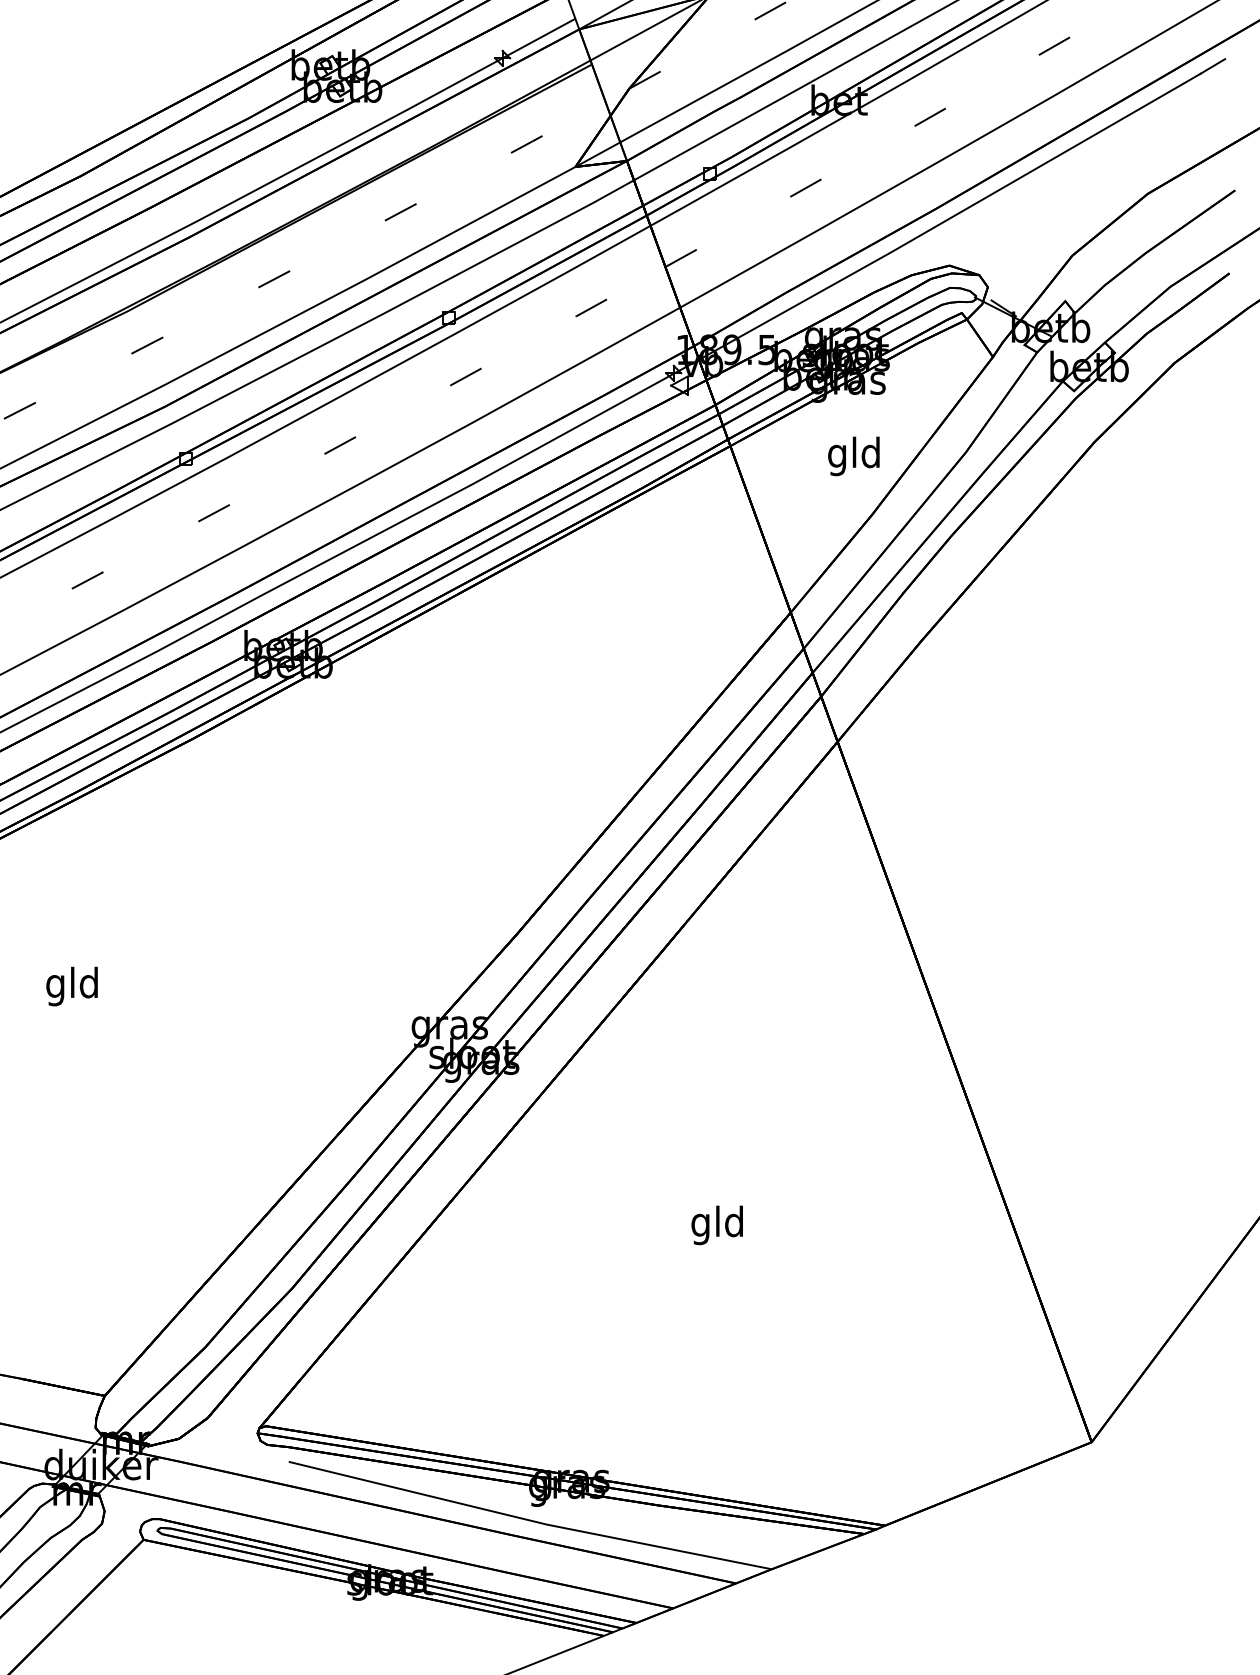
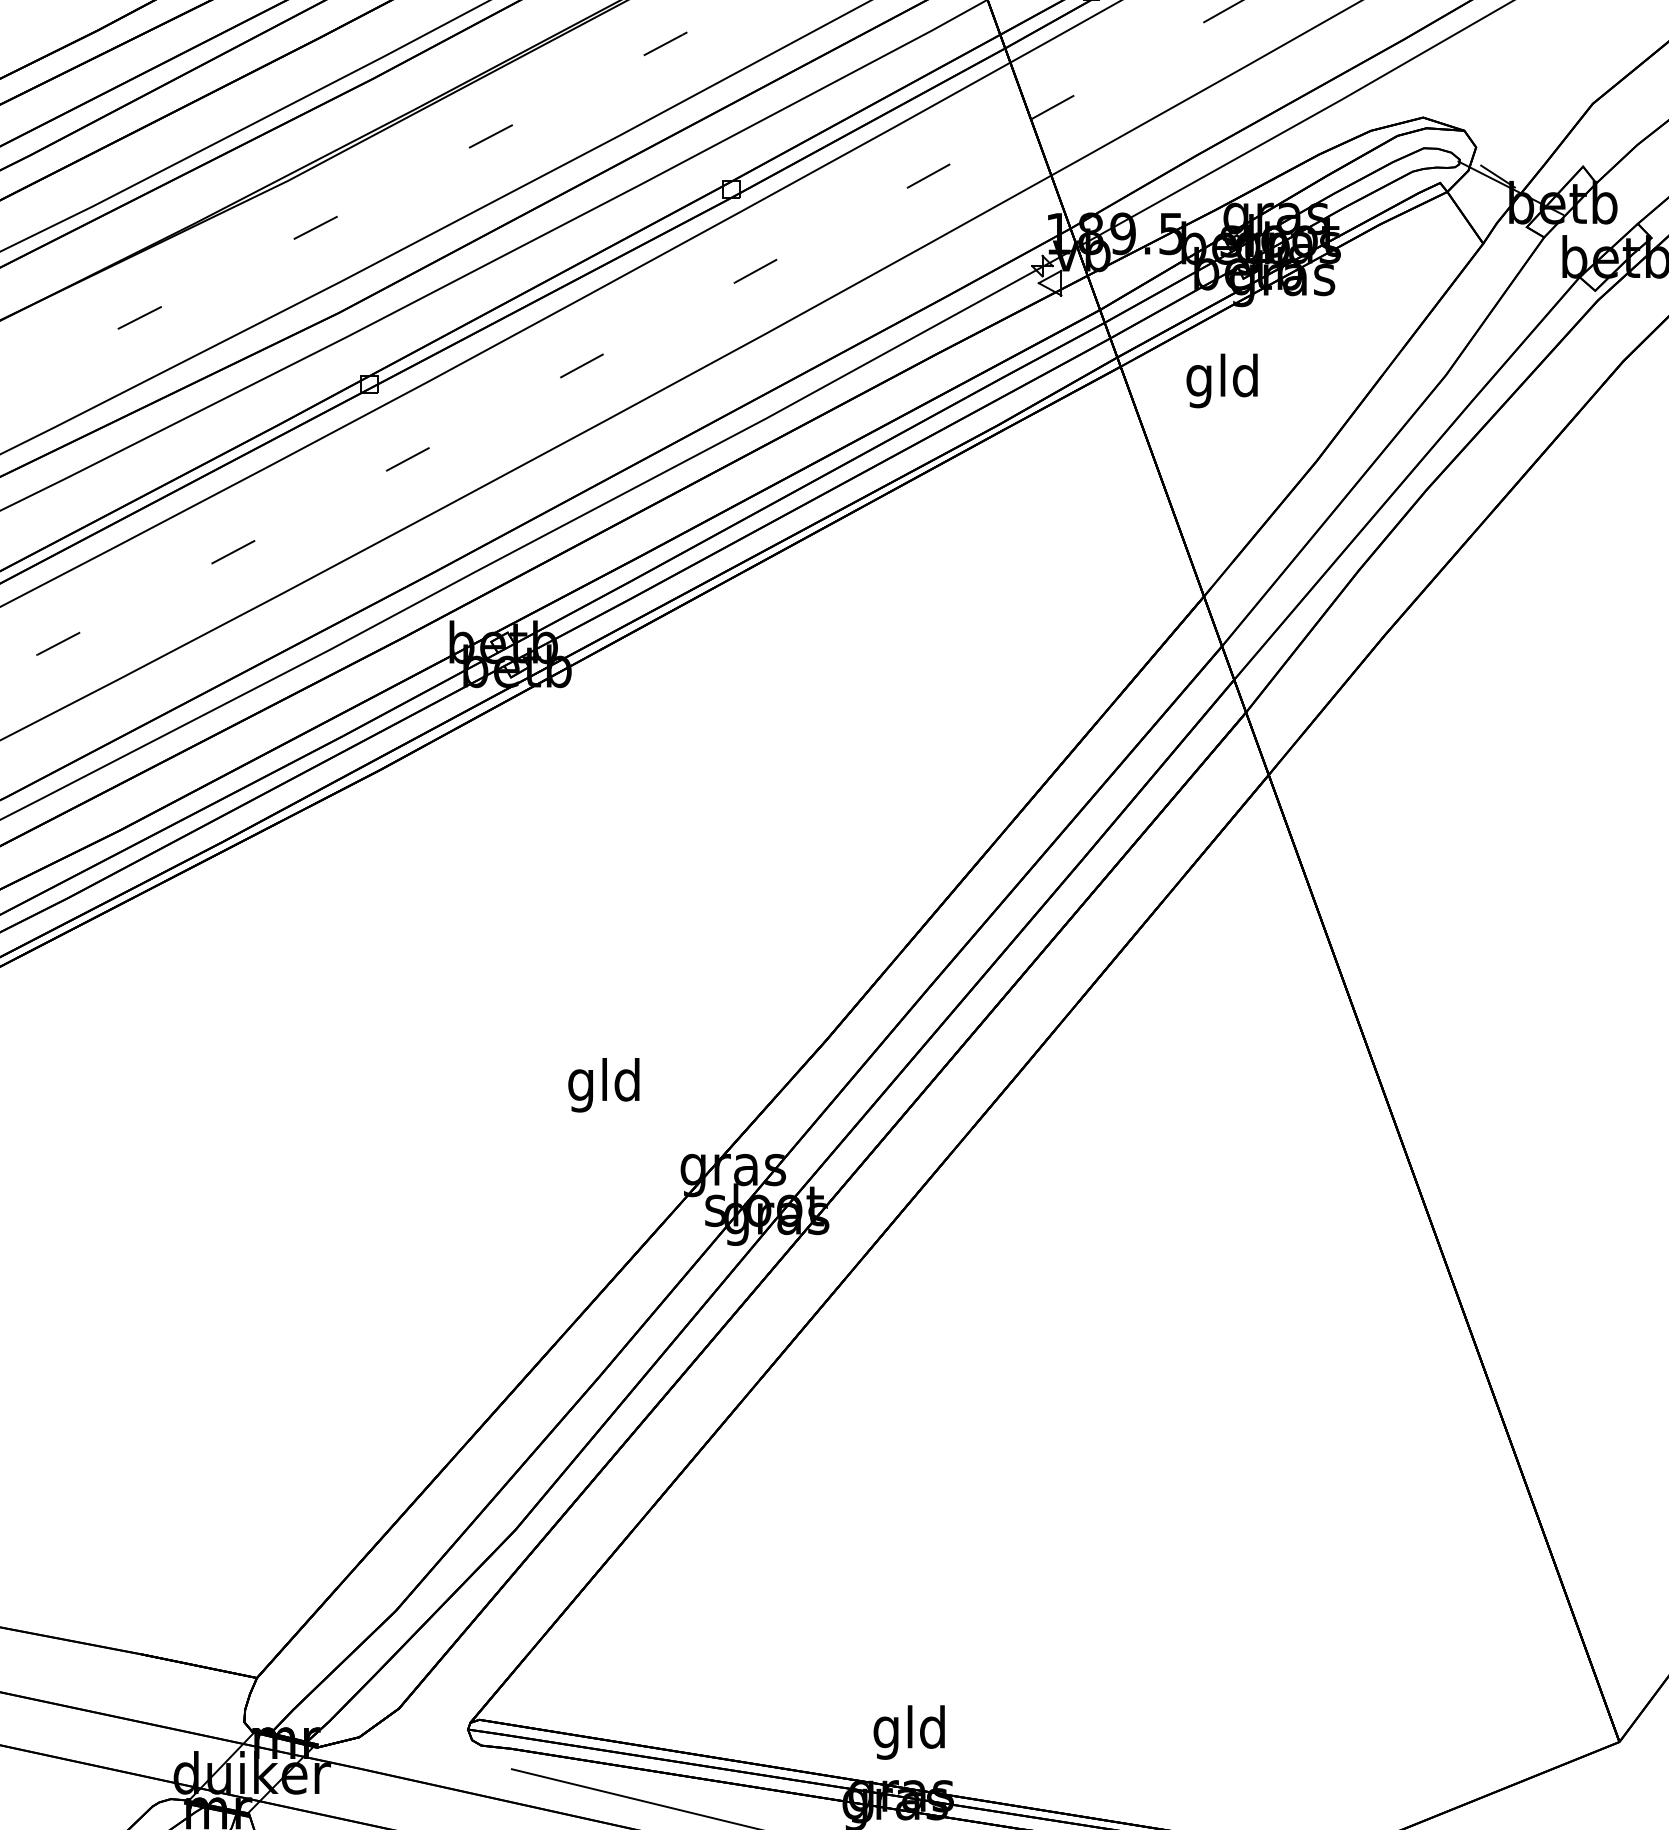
text: (853, 456) -> (1221, 381), moved
text: (71, 986) -> (603, 1085), moved
text: (716, 1225) -> (908, 1732), moved

